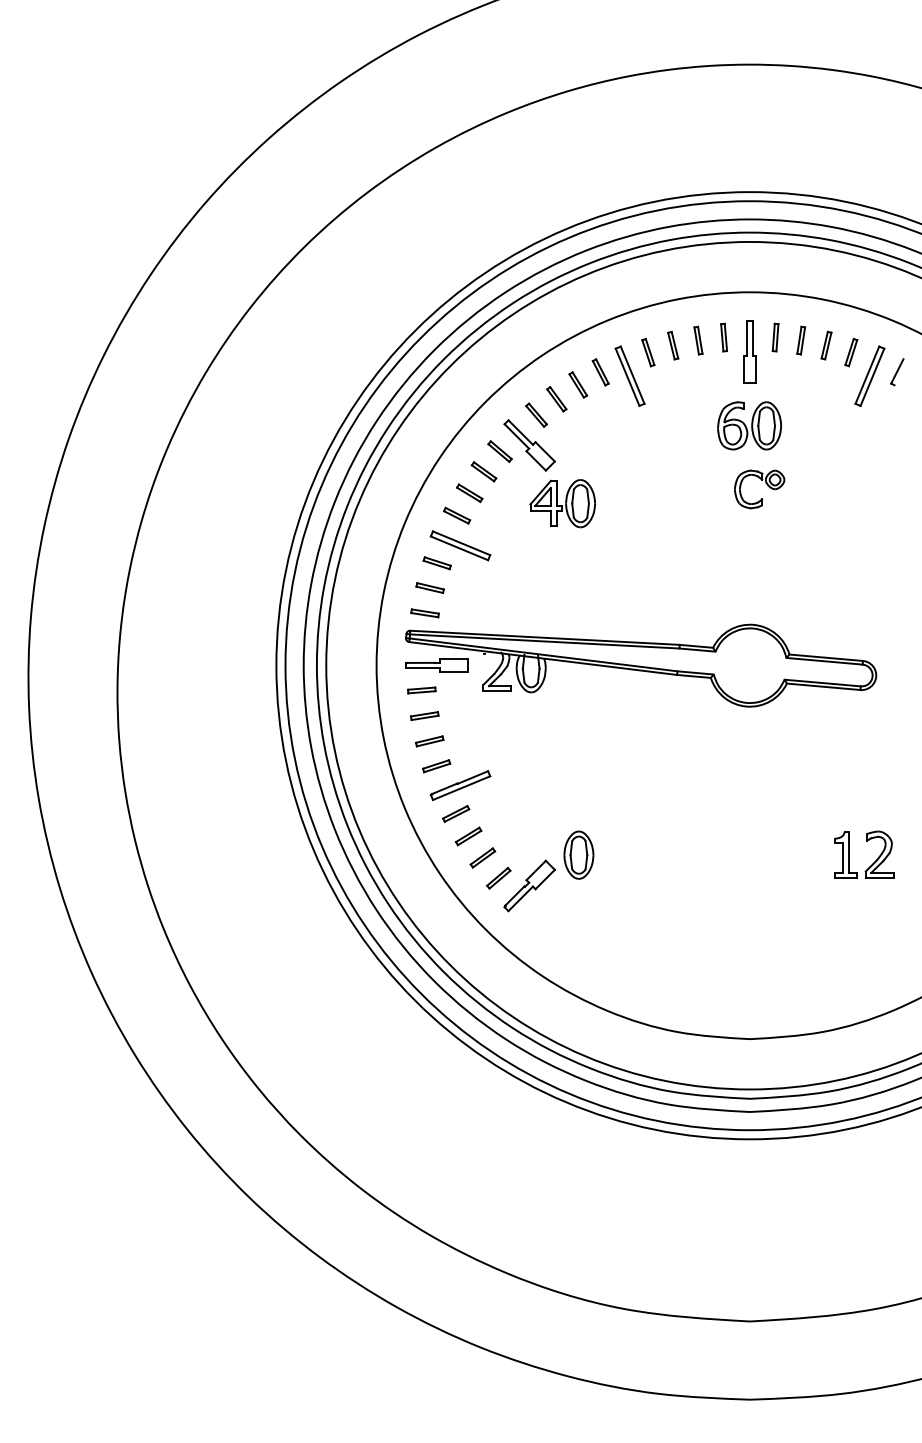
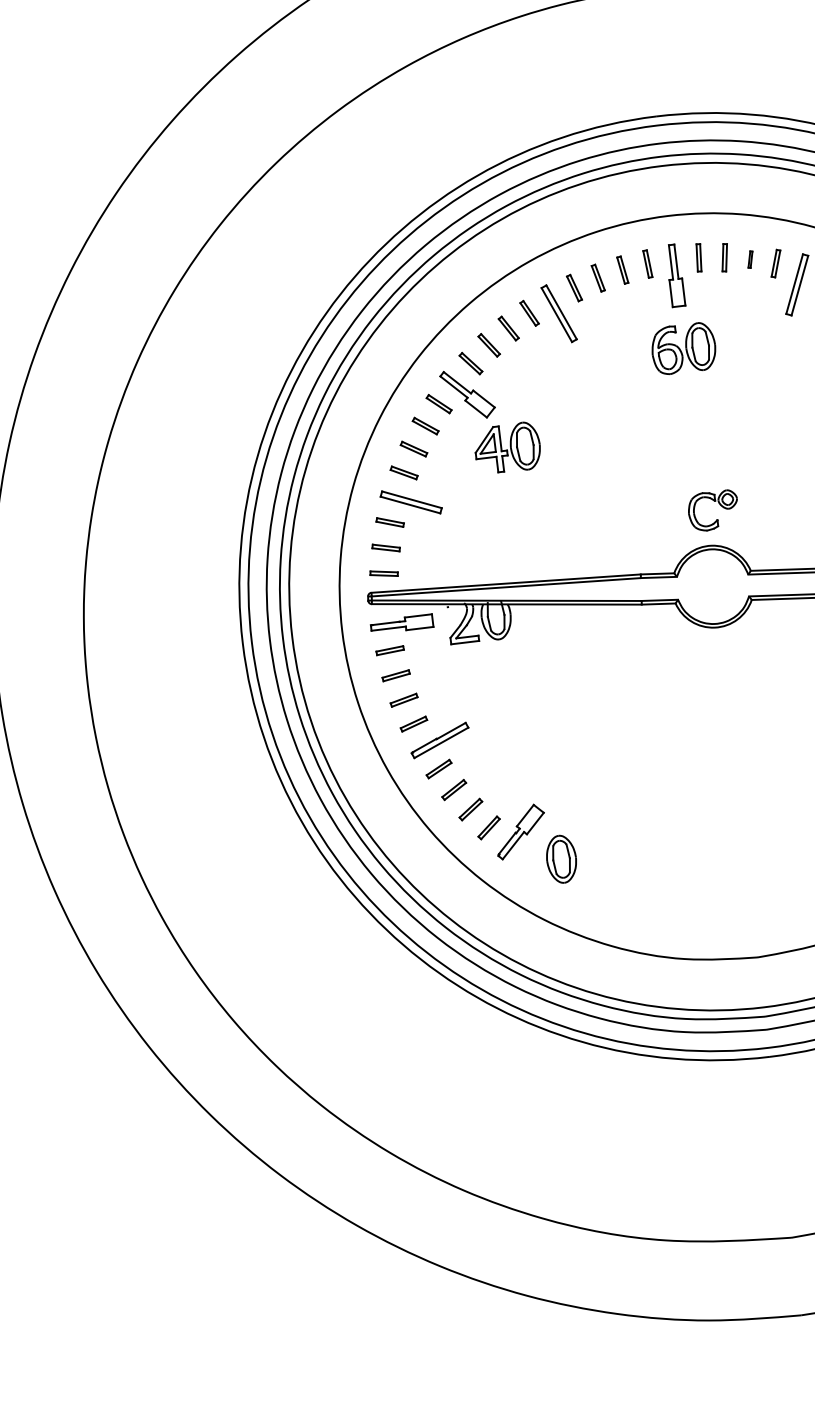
part: (826, 345) -> (750, 259), size x0.6
part: (765, 483) -> (718, 504), moved
part: (578, 854) -> (561, 858), moved

